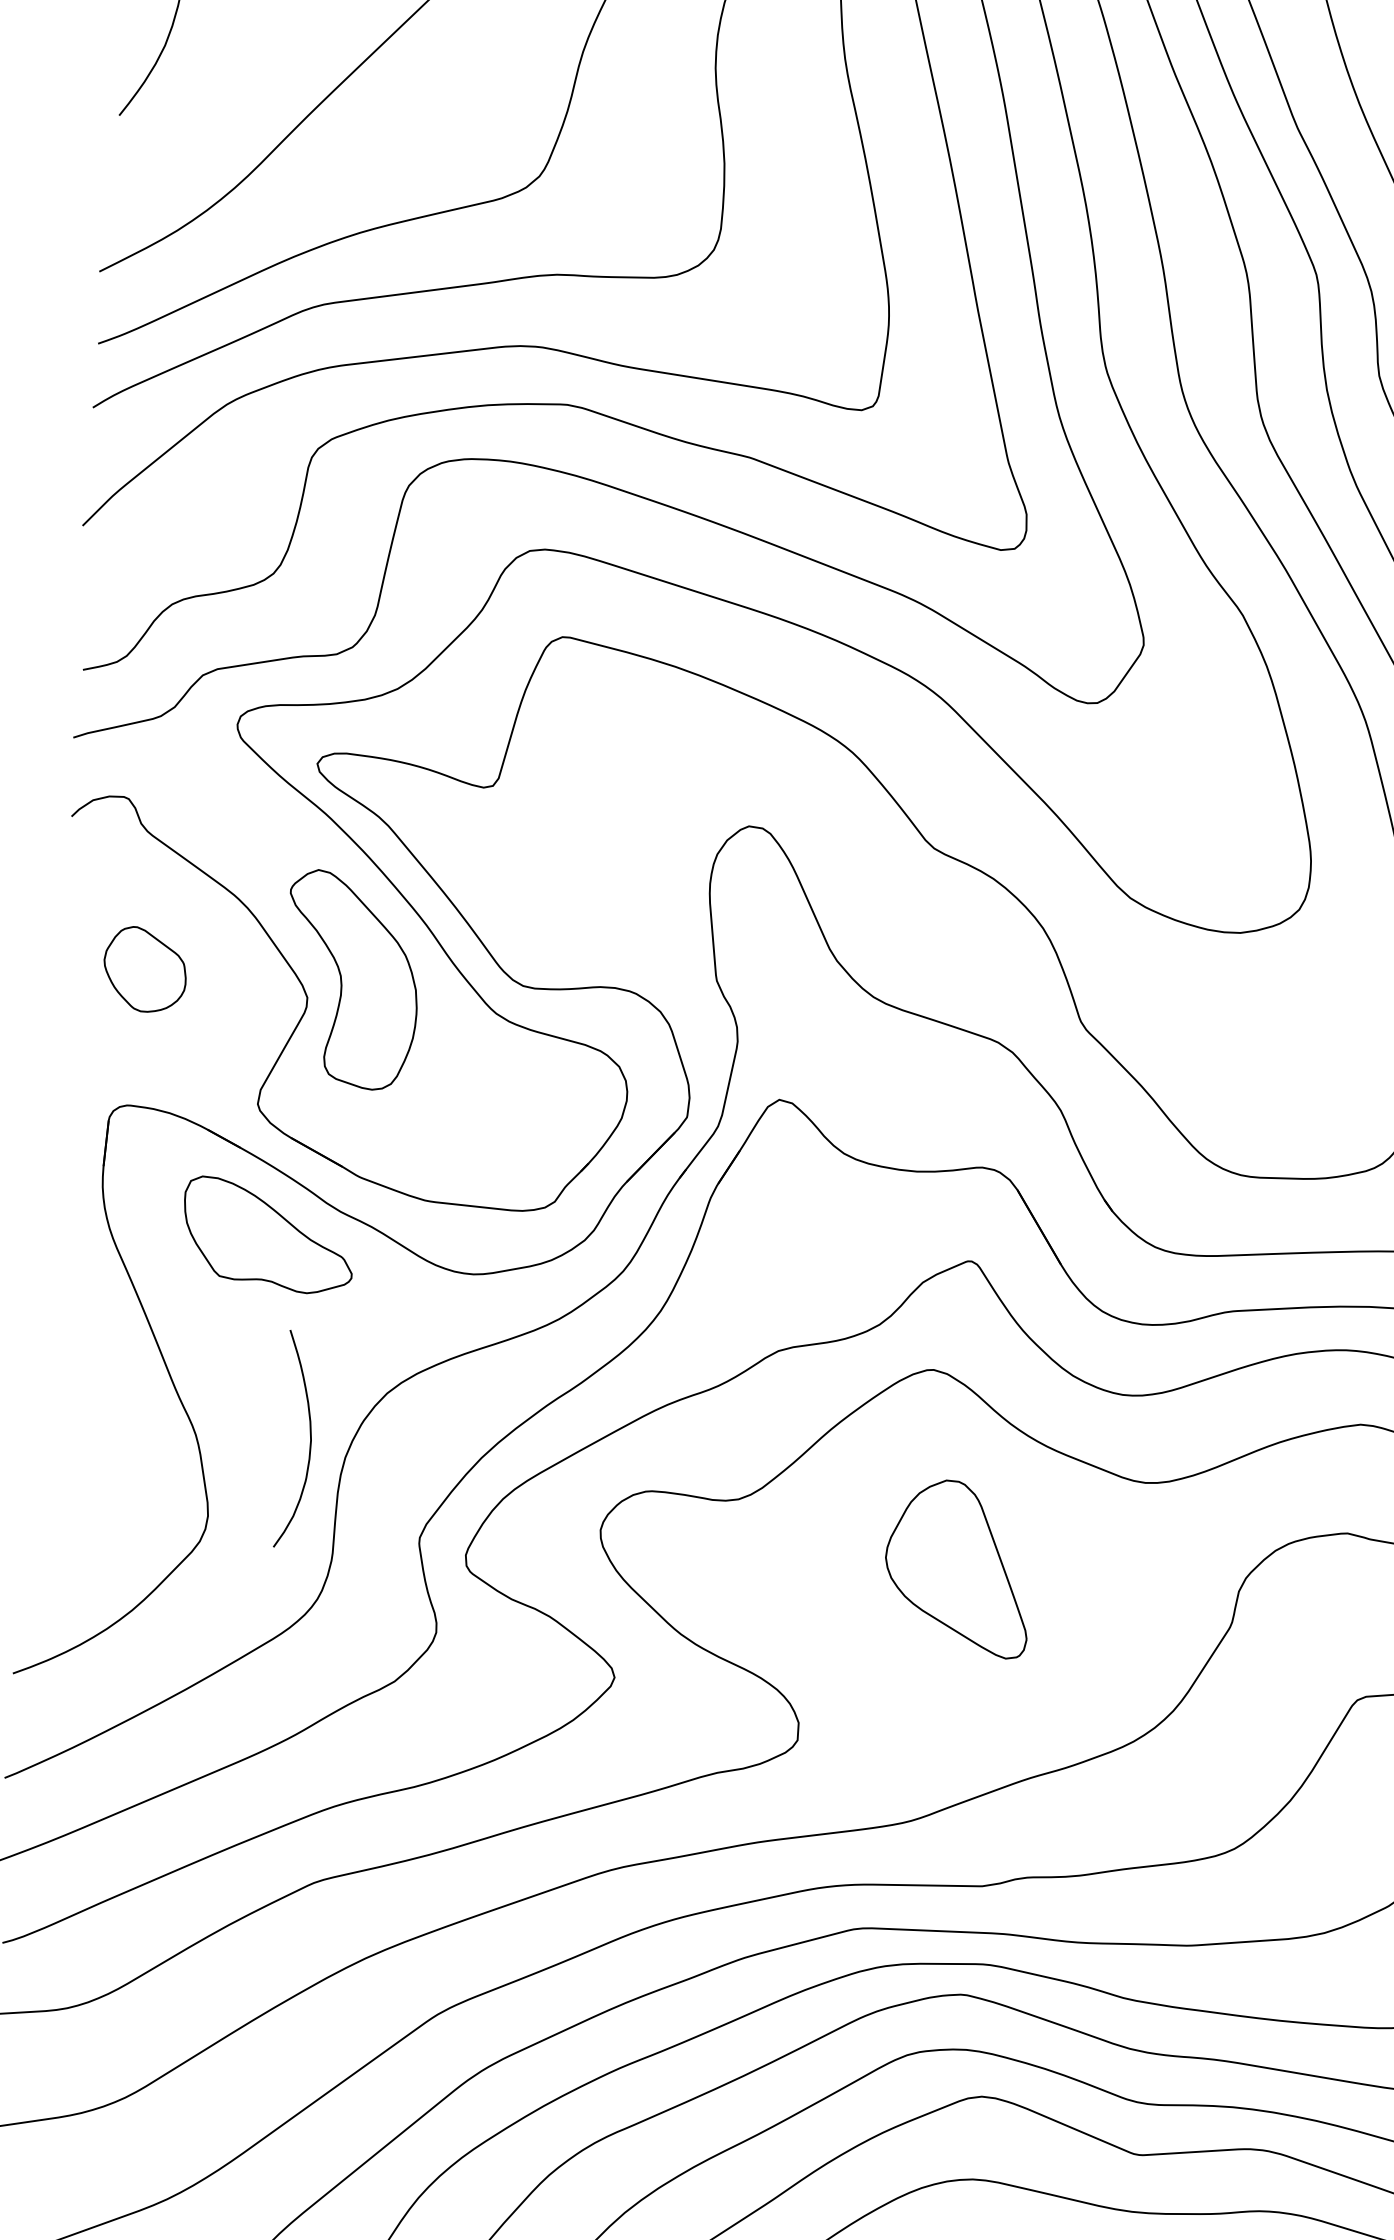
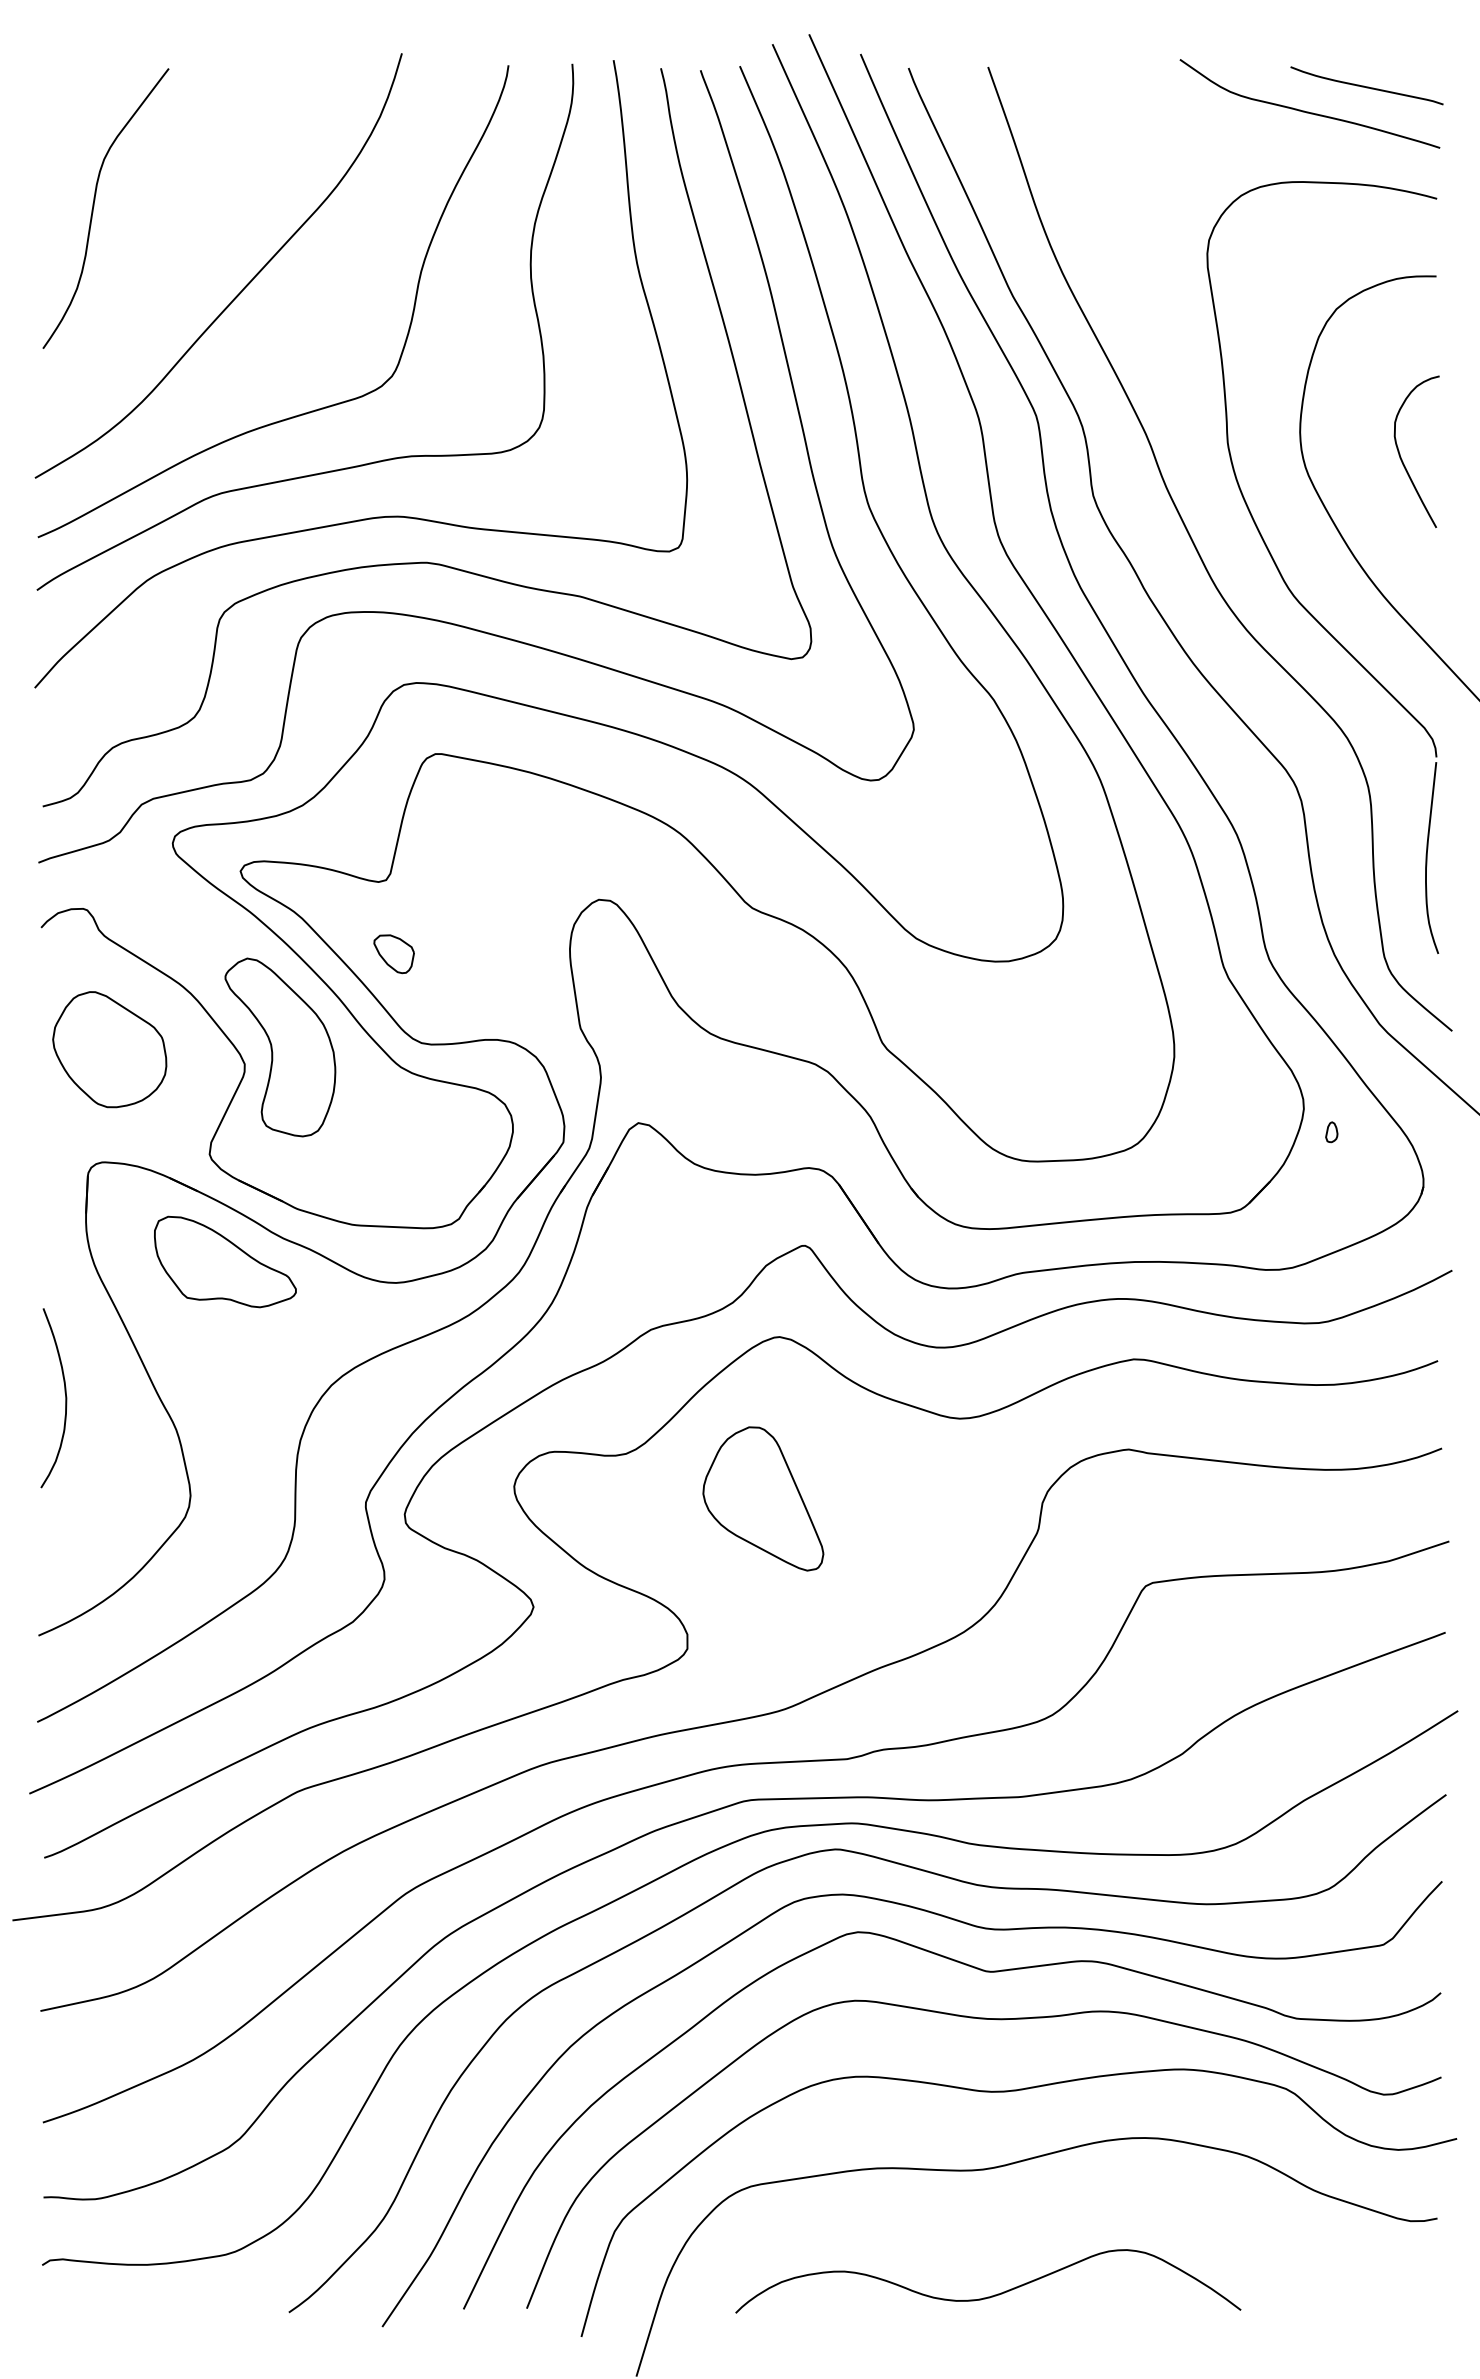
part: (496, 876) -> (393, 954), added
part: (144, 969) -> (109, 1049), size x1.67
curve: (310, 1440) -> (65, 1398), moved
part: (958, 1567) -> (763, 1498), moved

